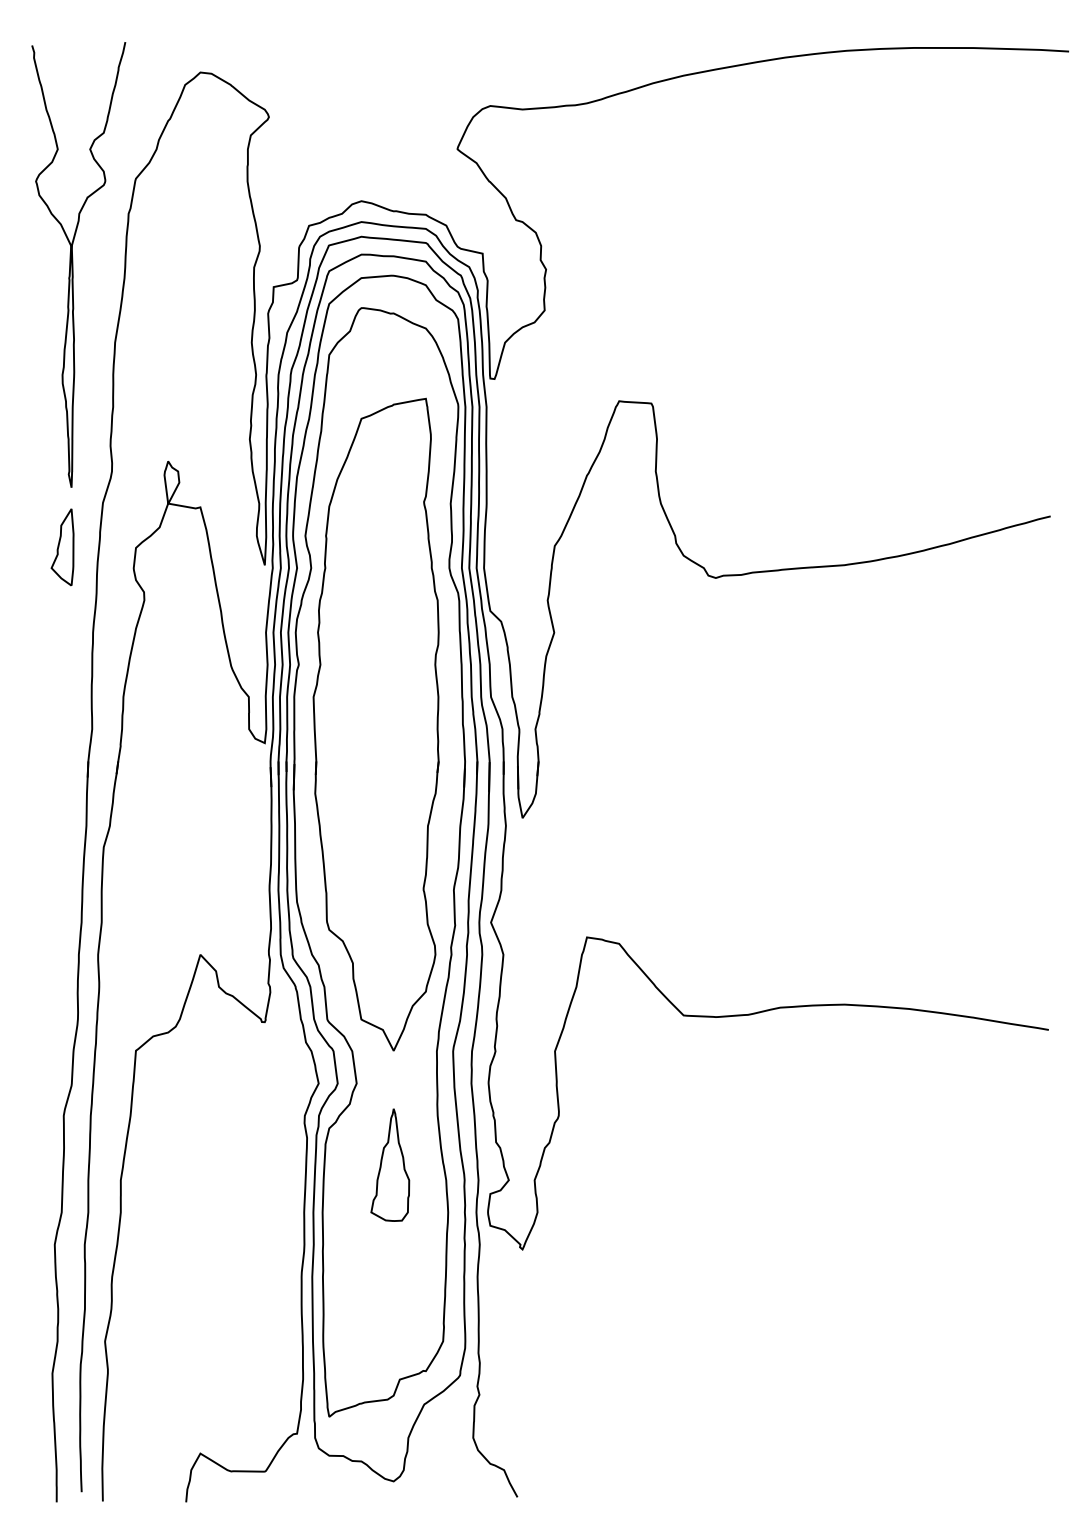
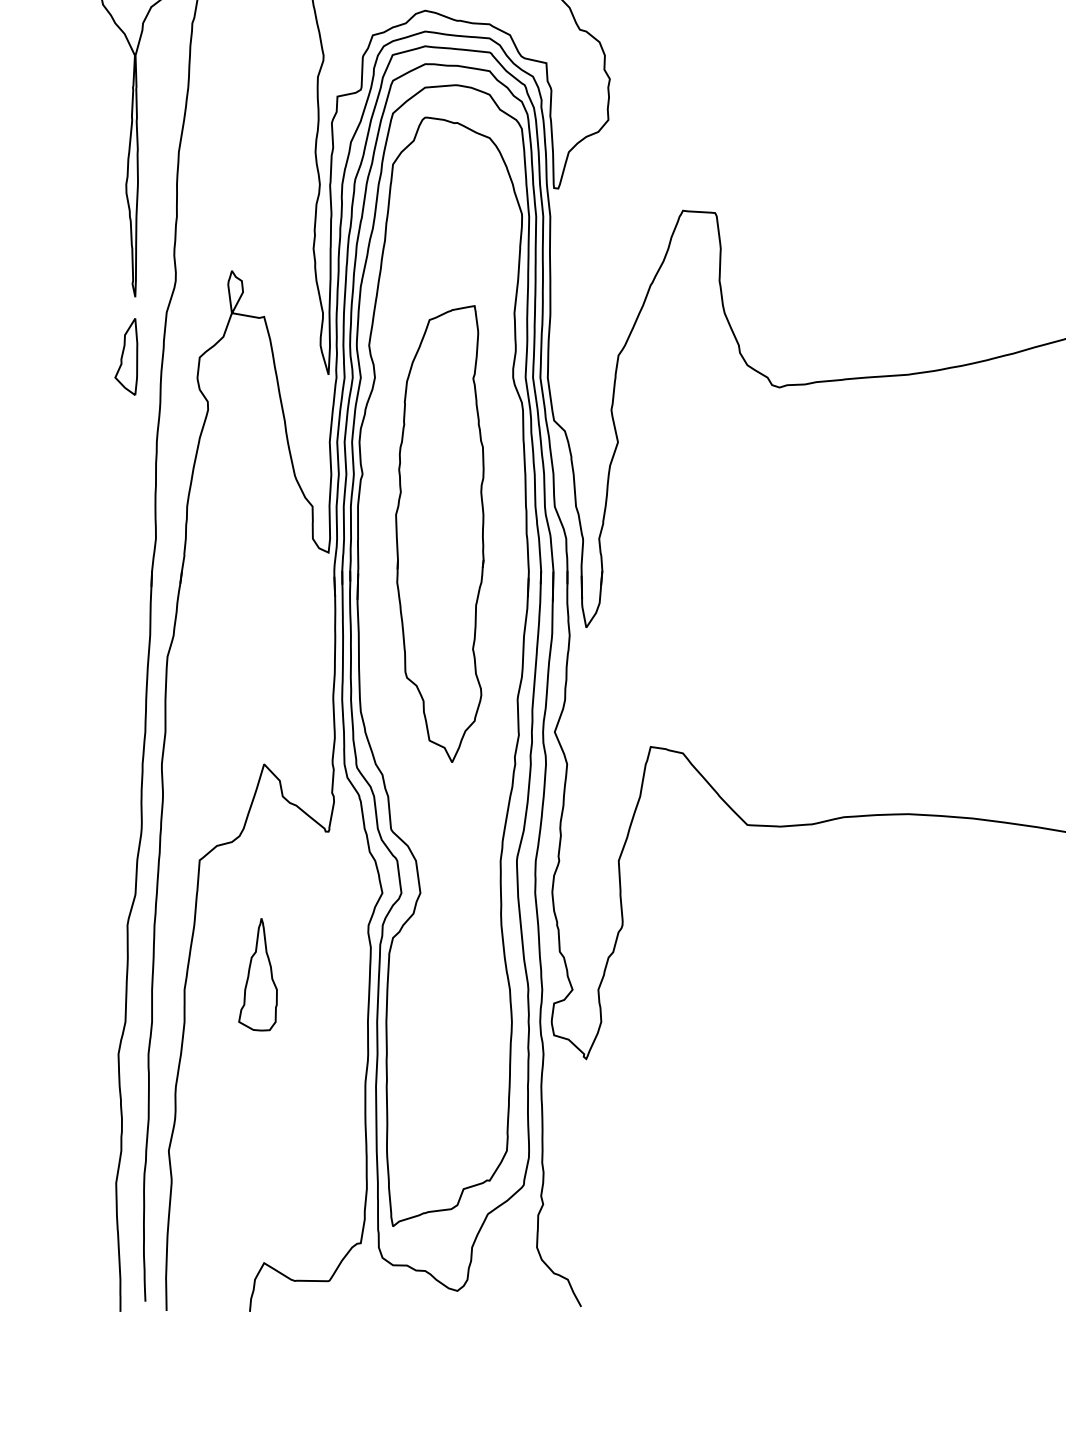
part: (375, 724) -> (439, 534), size x0.7
part: (390, 1164) -> (258, 974), moved

